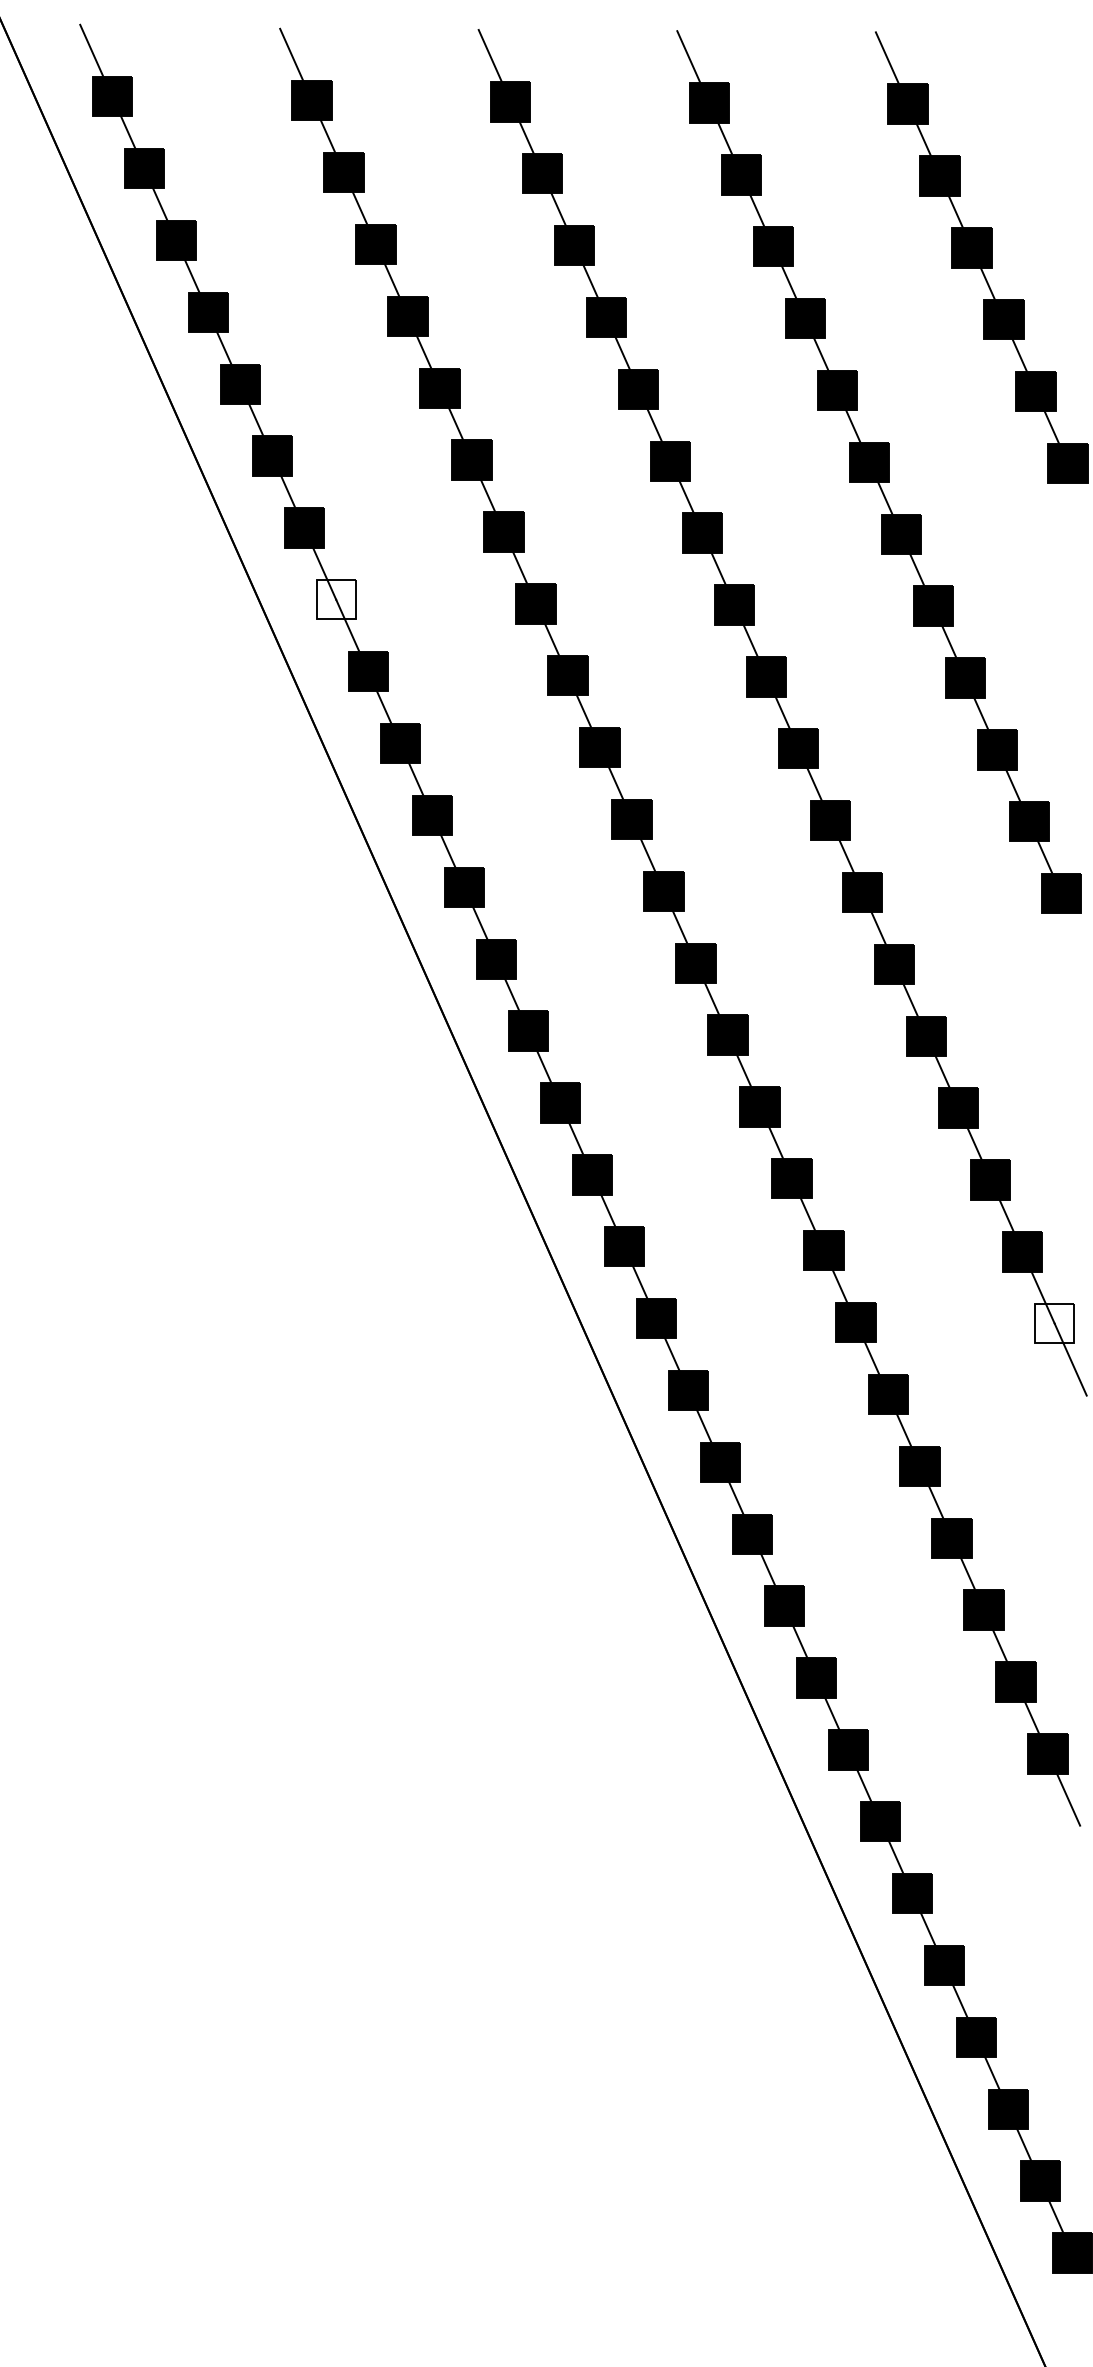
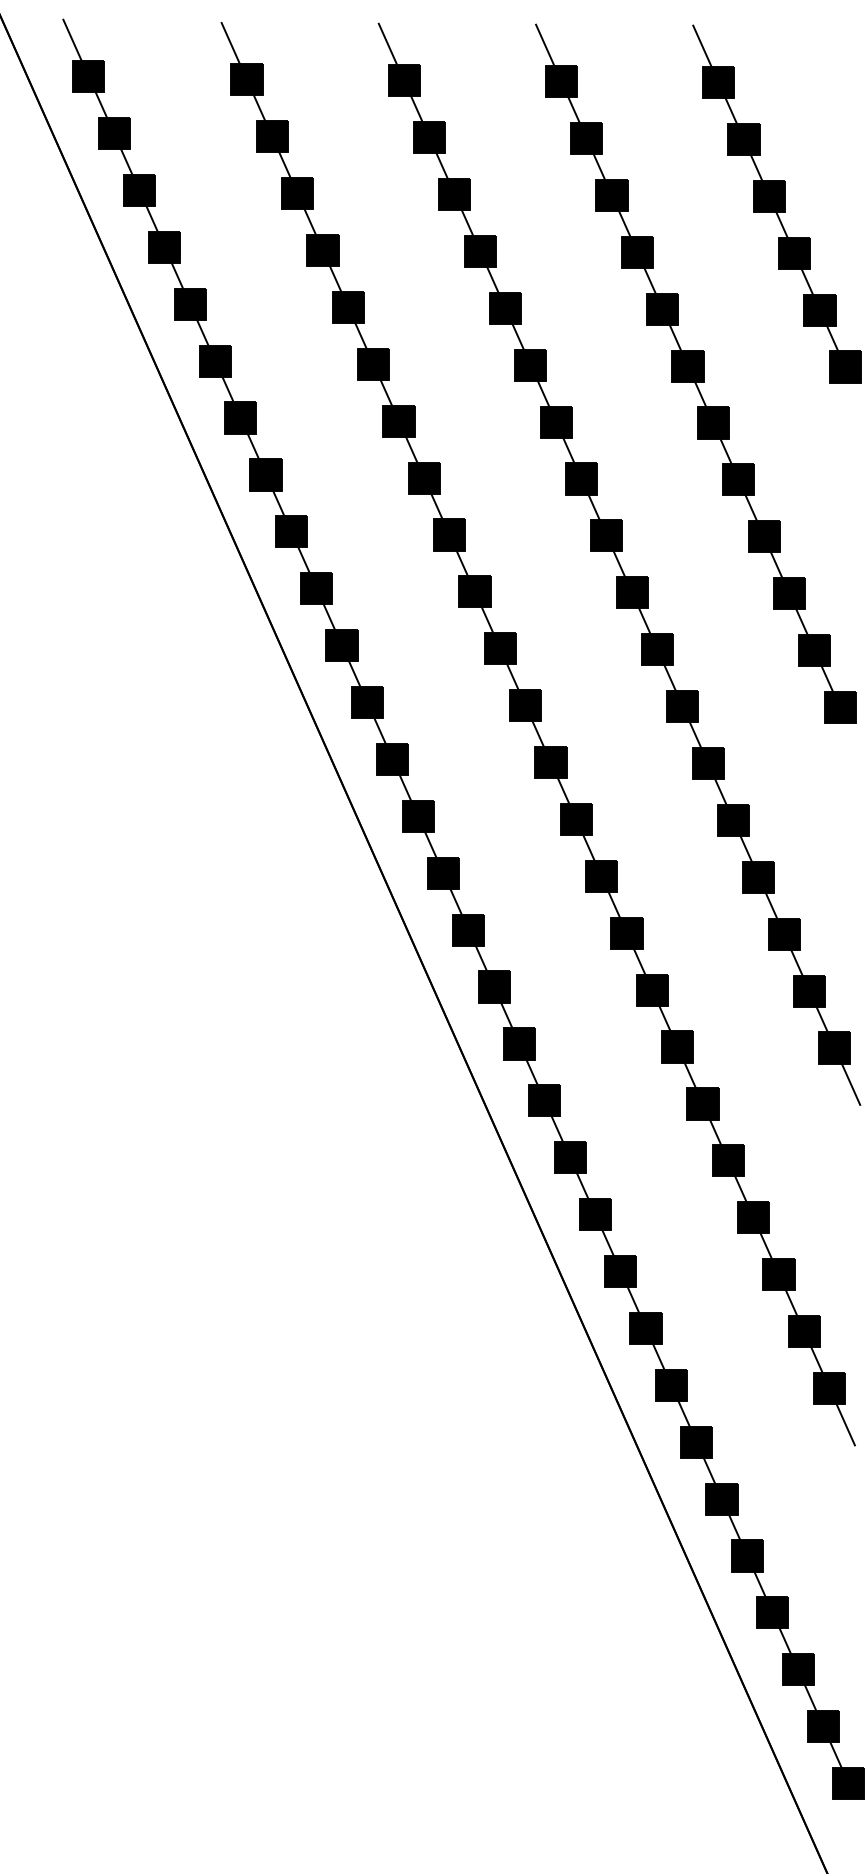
fill: (335, 599) -> (265, 474), added
fill: (1054, 1323) -> (834, 1047), added

